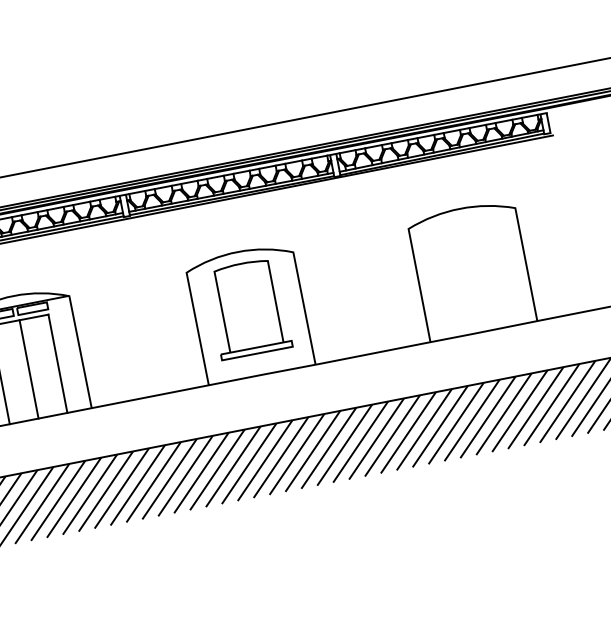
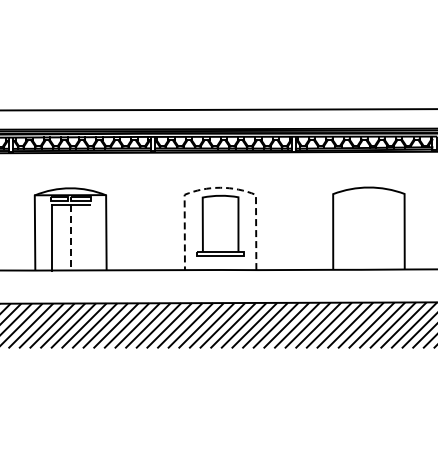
line: (238, 251) -> (220, 187), solid -> dashed
line: (58, 363) -> (90, 237), removed
line: (29, 369) -> (71, 237), solid -> dashed

